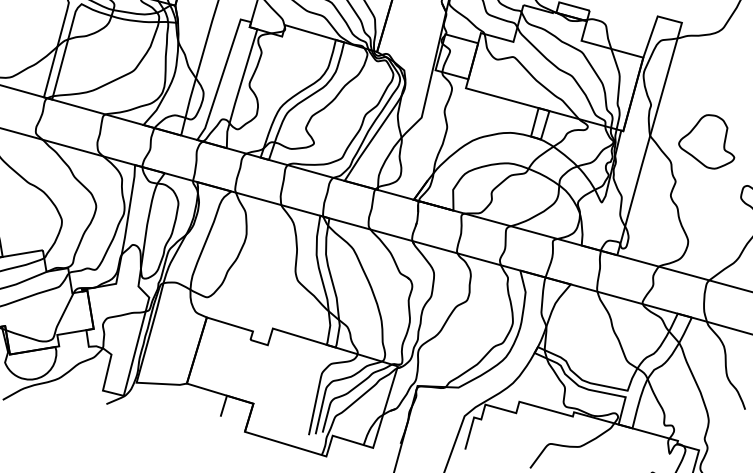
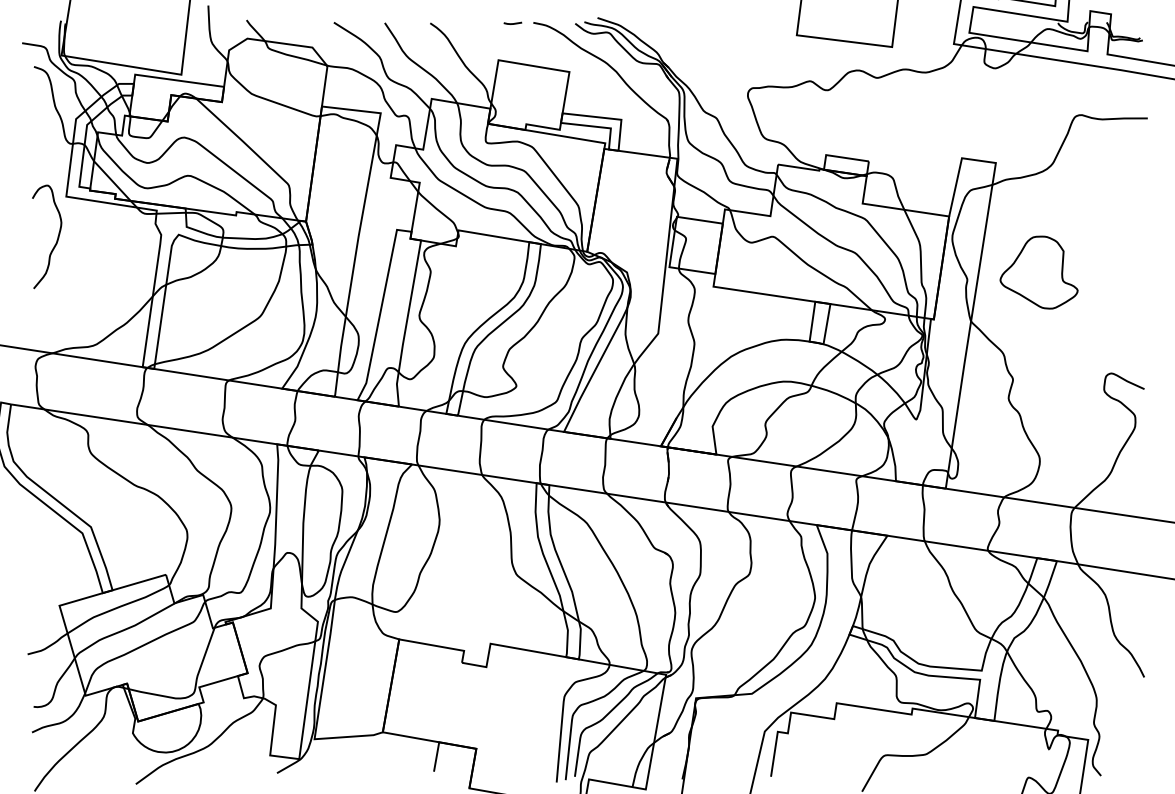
part: (707, 141) -> (1038, 272), moved

